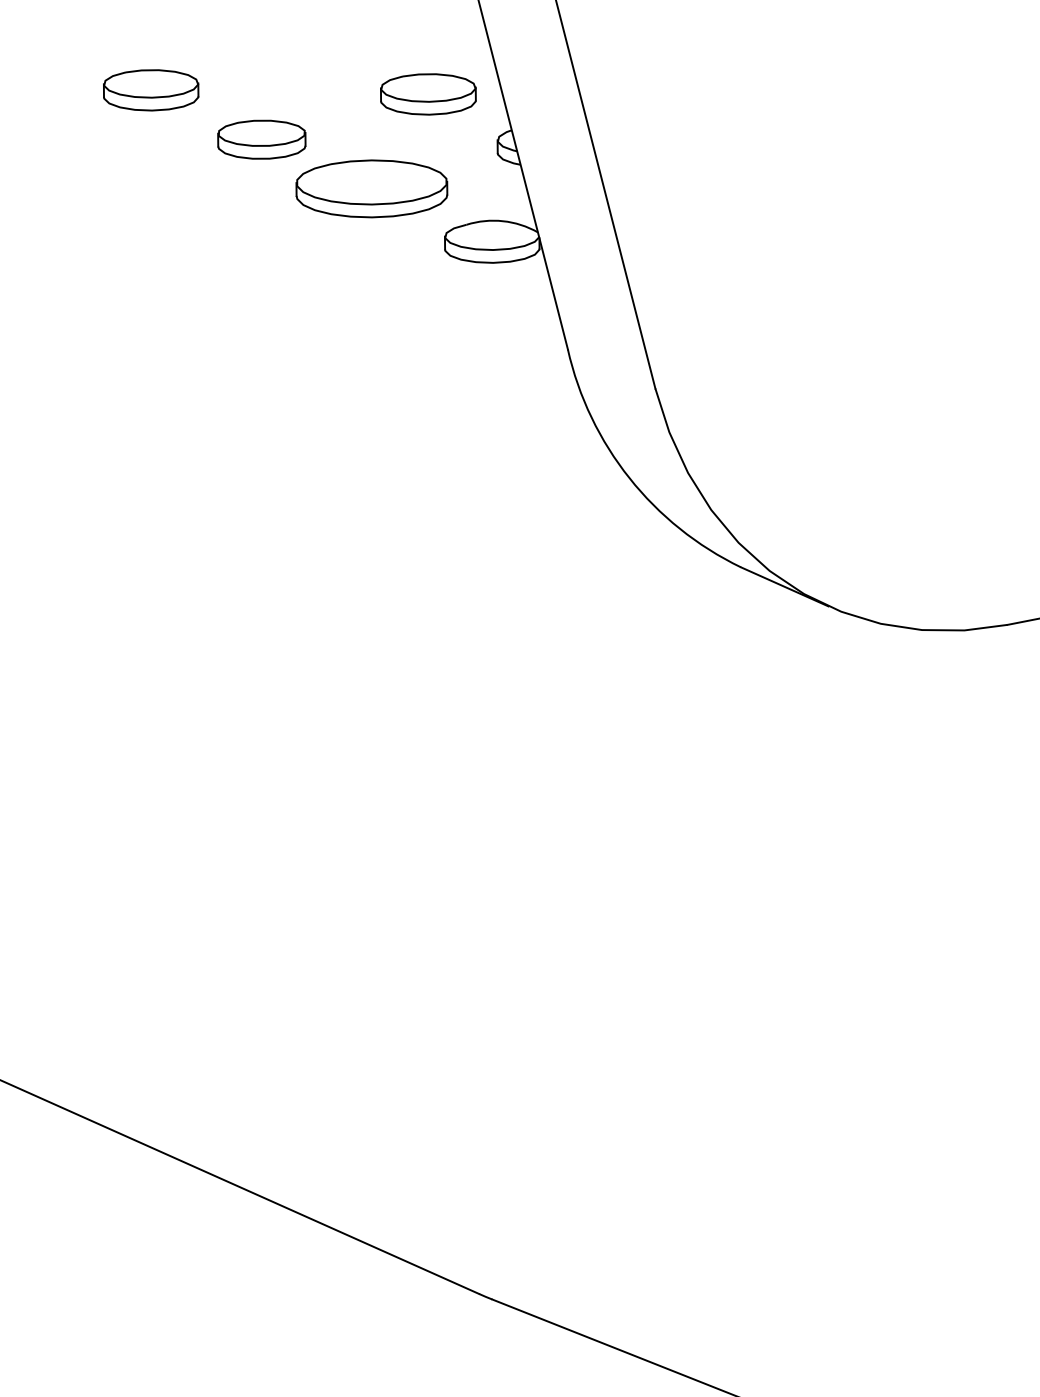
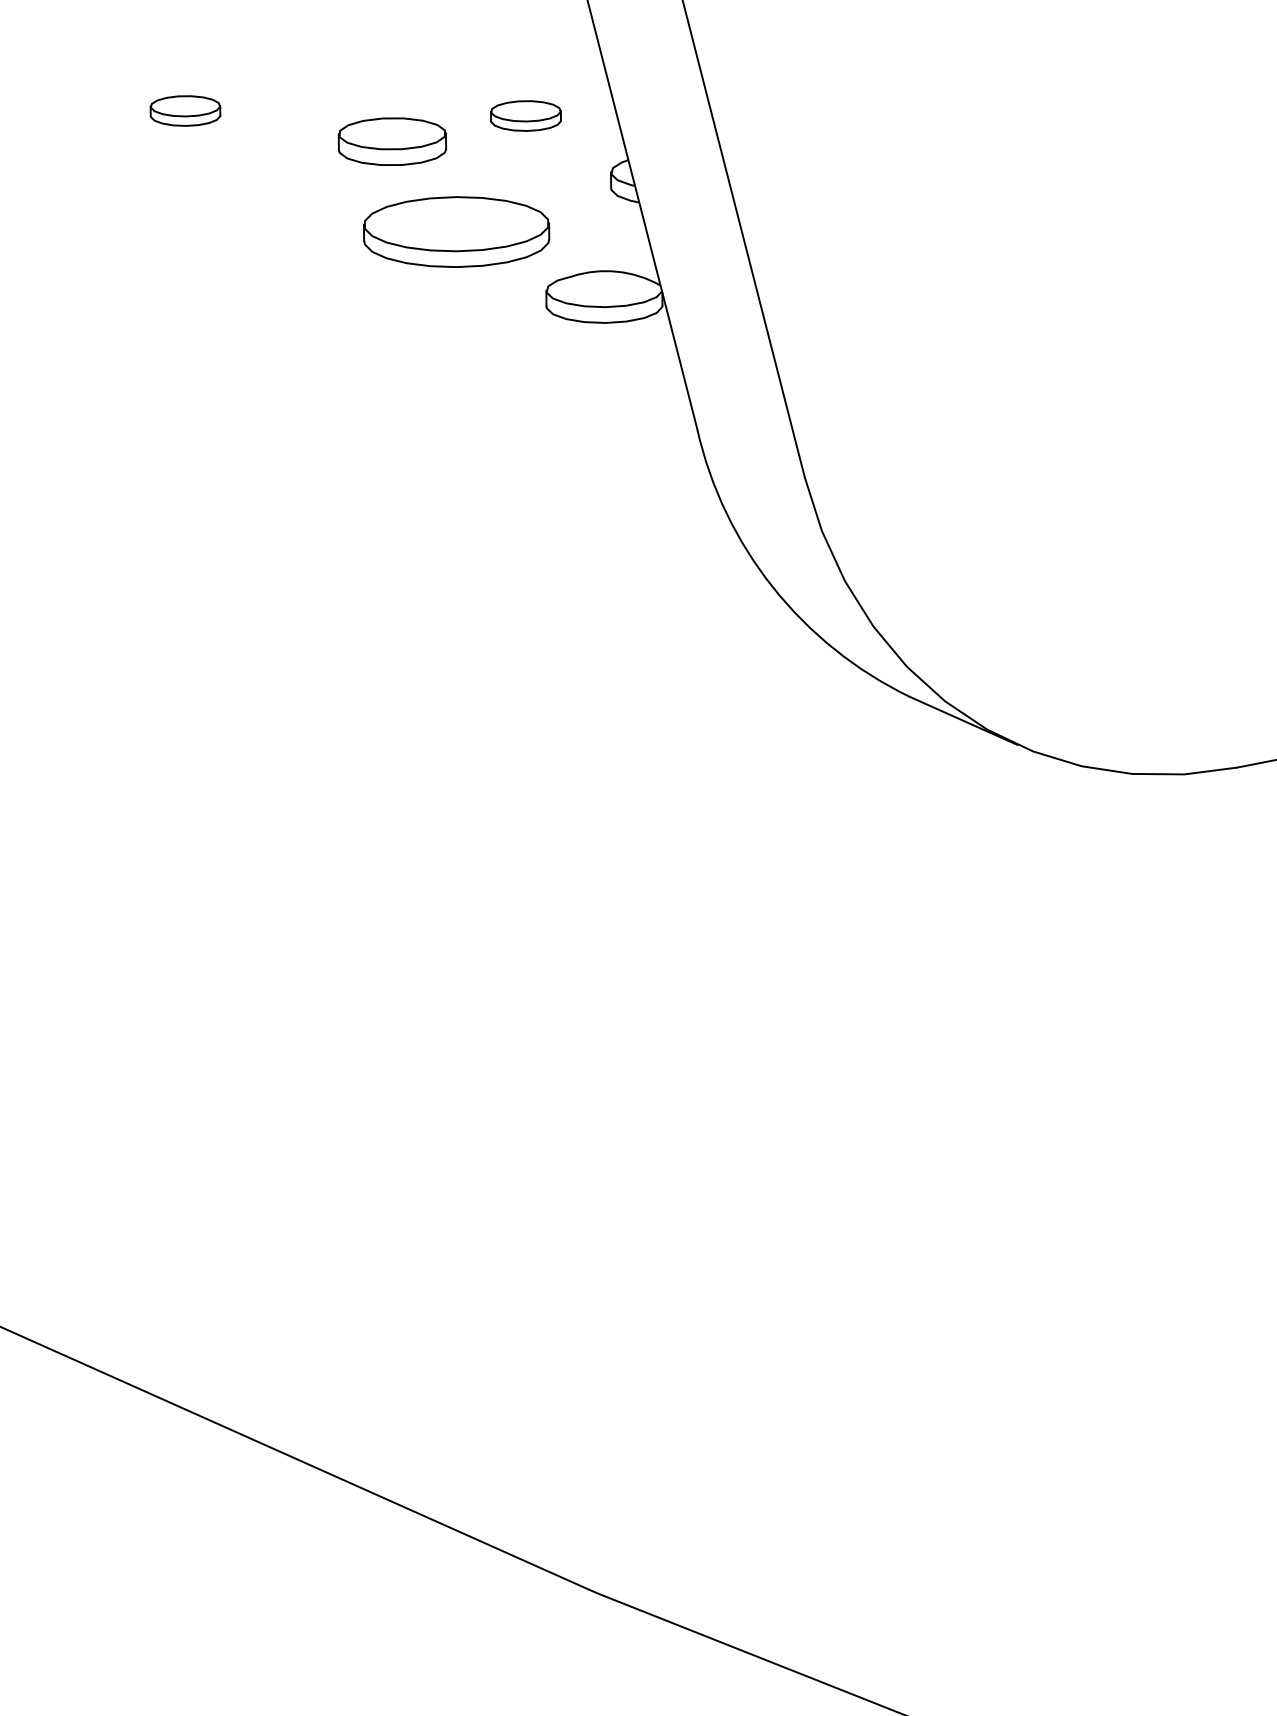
part: (151, 89) -> (185, 110), size x0.6
part: (427, 93) -> (525, 115), size x0.6
part: (261, 139) -> (392, 141), moved

